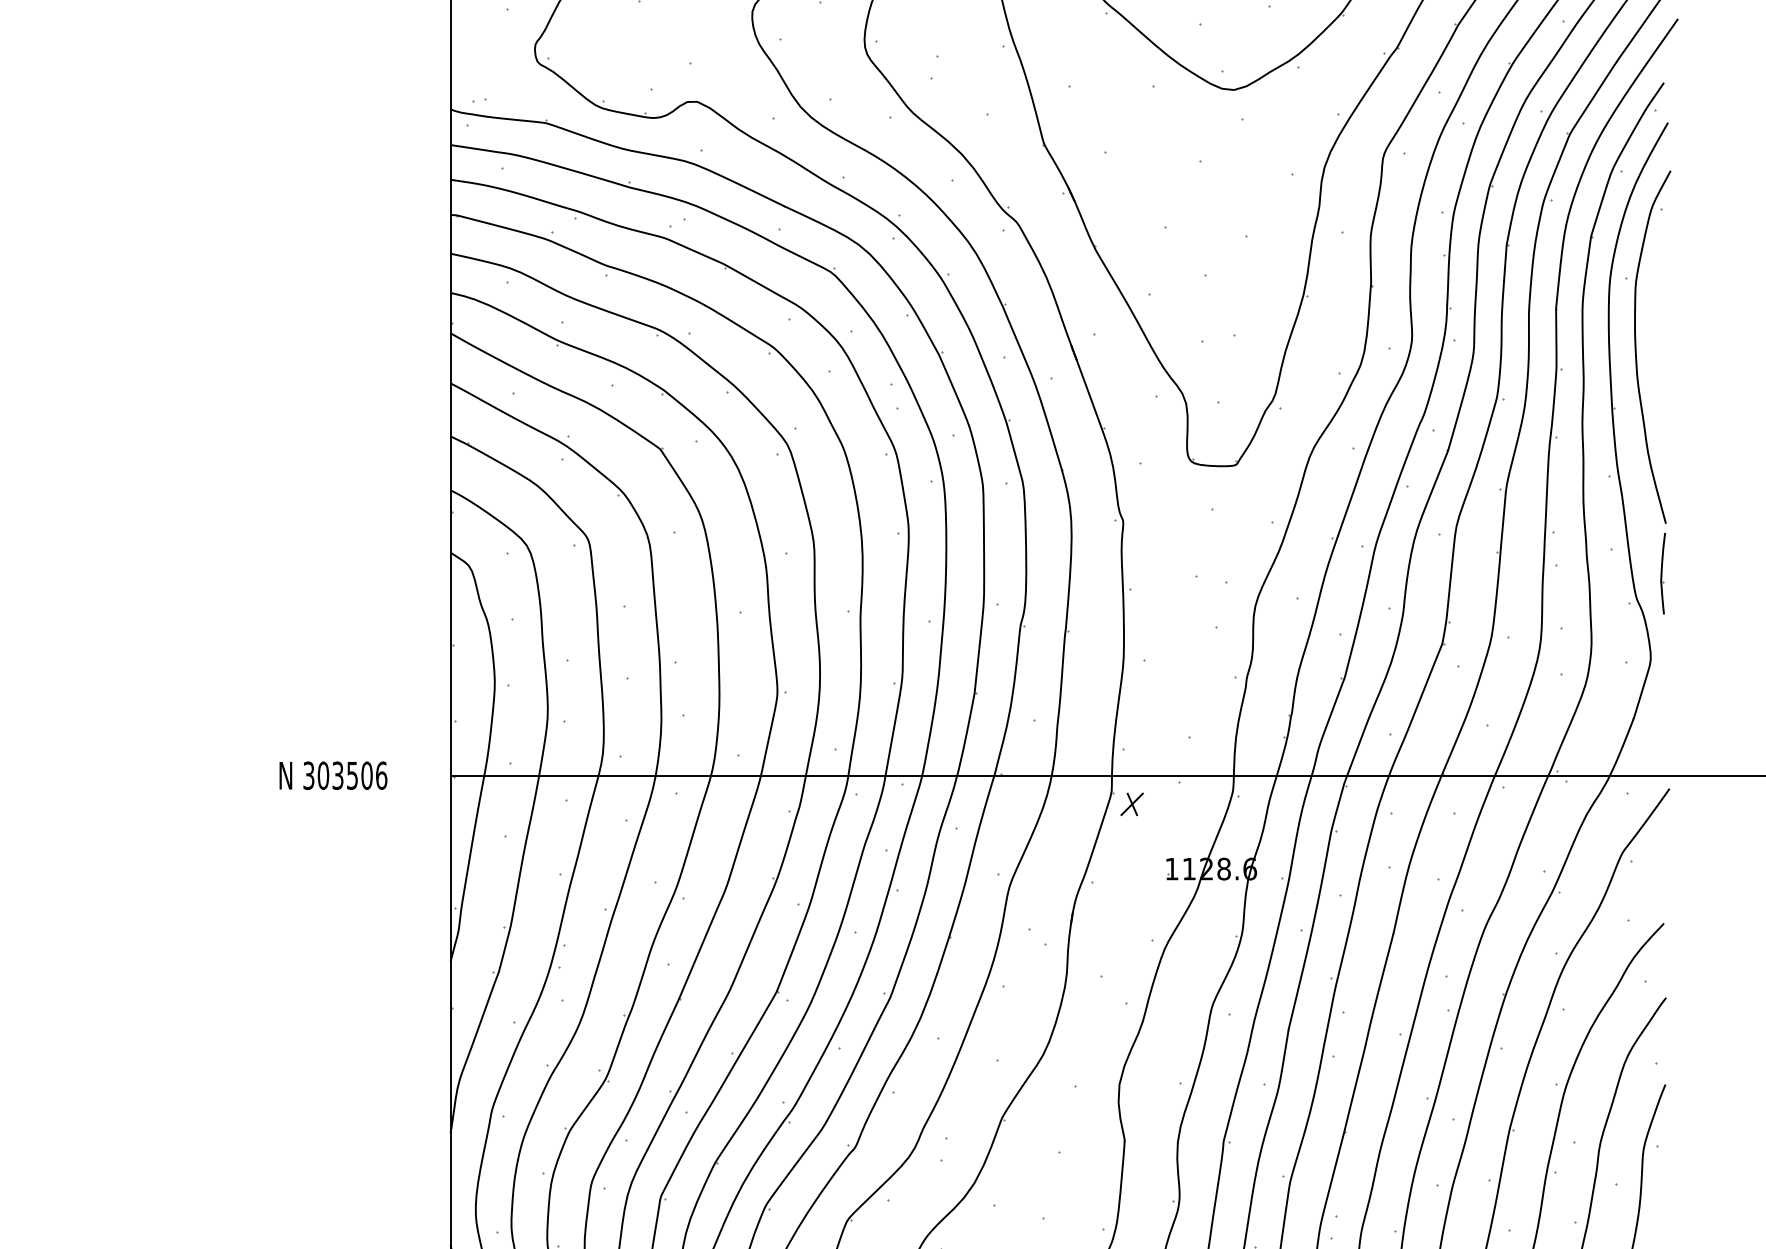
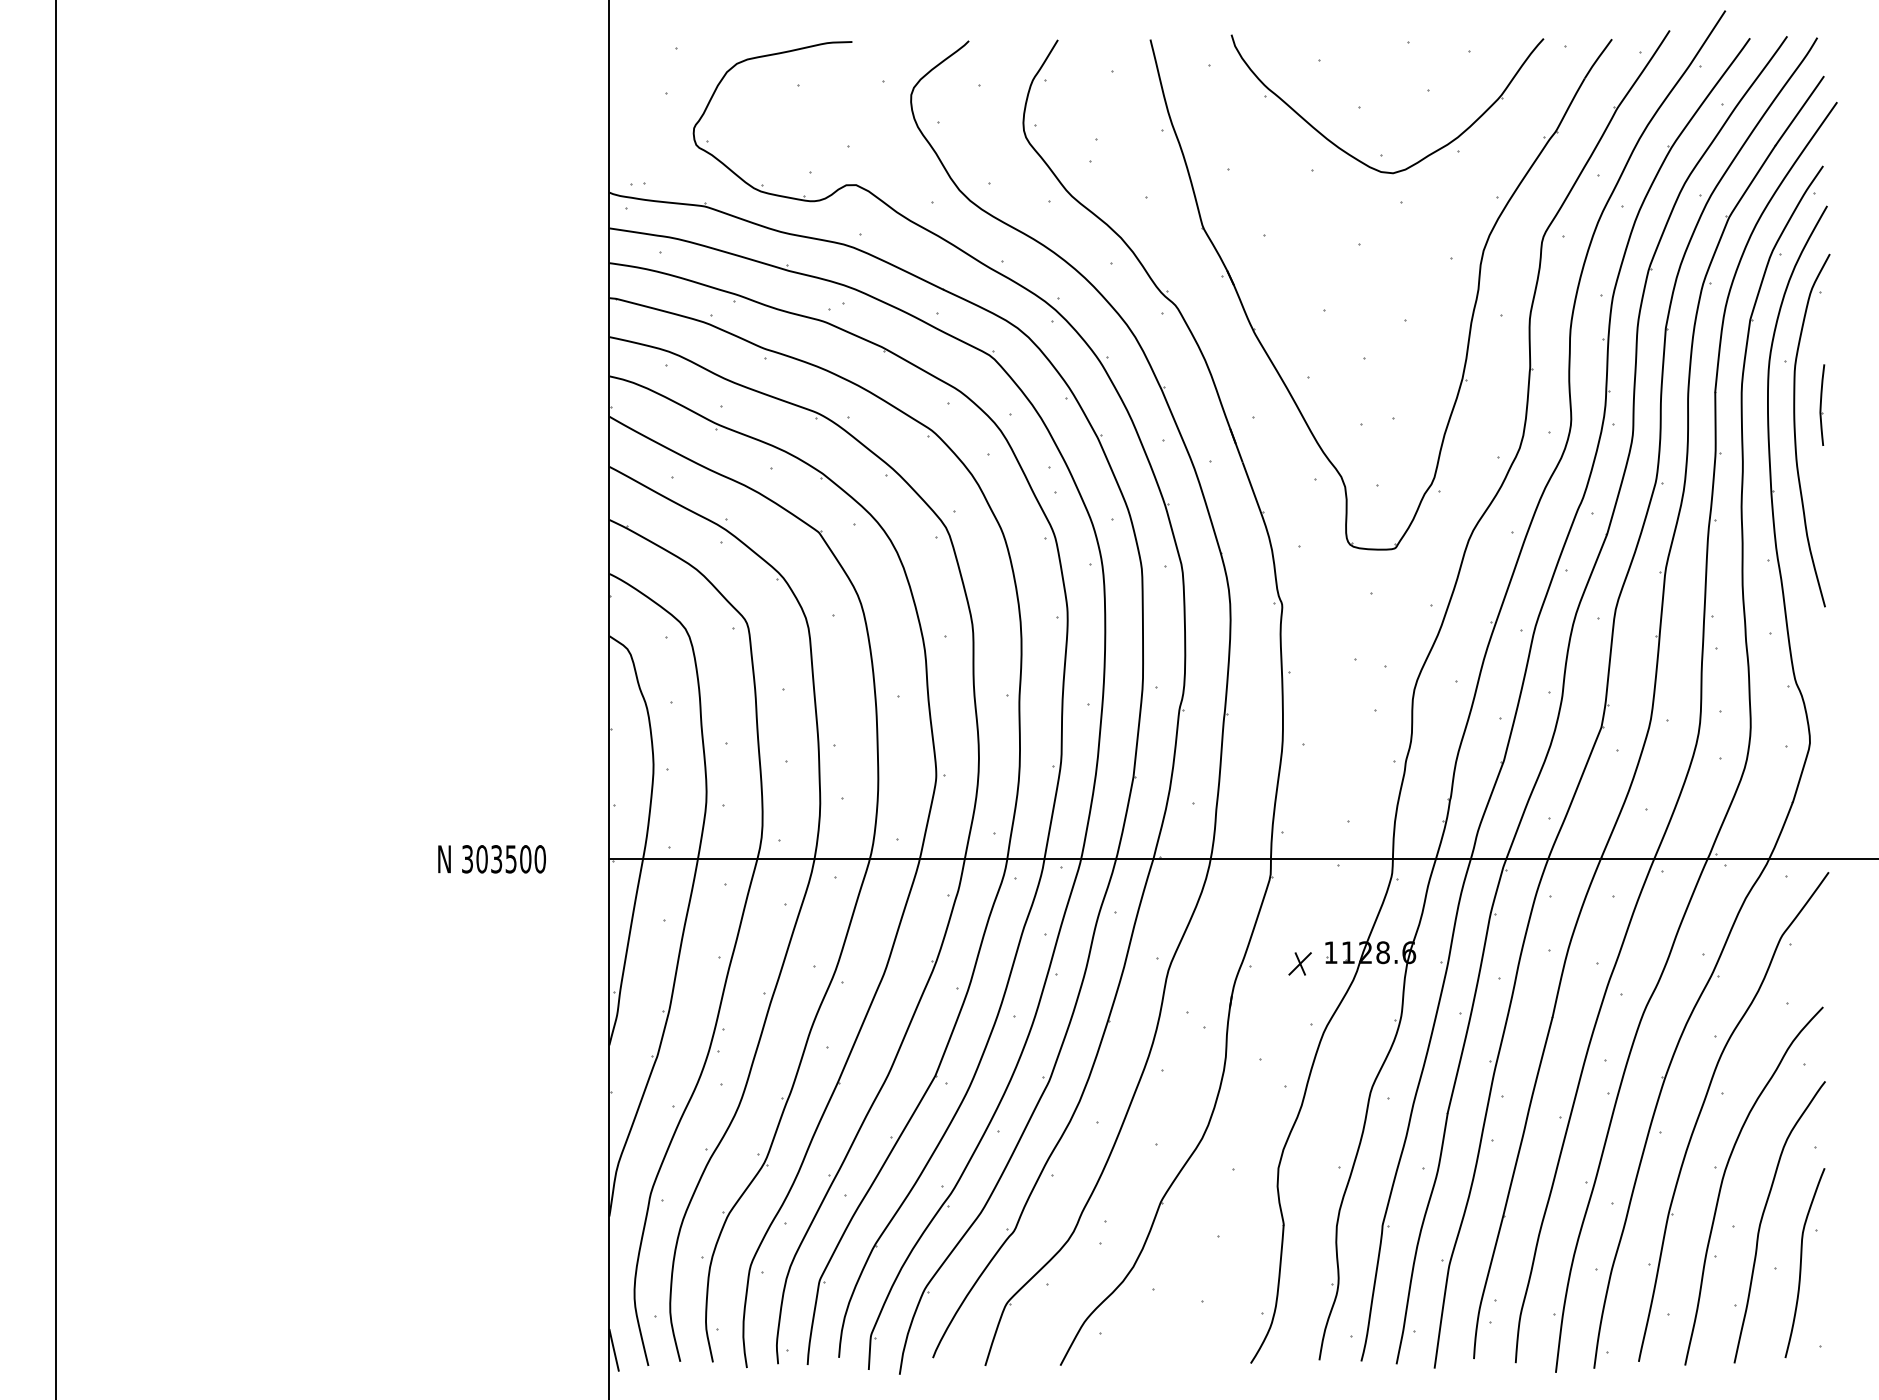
part: (1663, 573) -> (1822, 404), moved
text: (381, 775) -> (540, 859), 303506 -> 303500
part: (1131, 803) -> (1299, 963), moved

